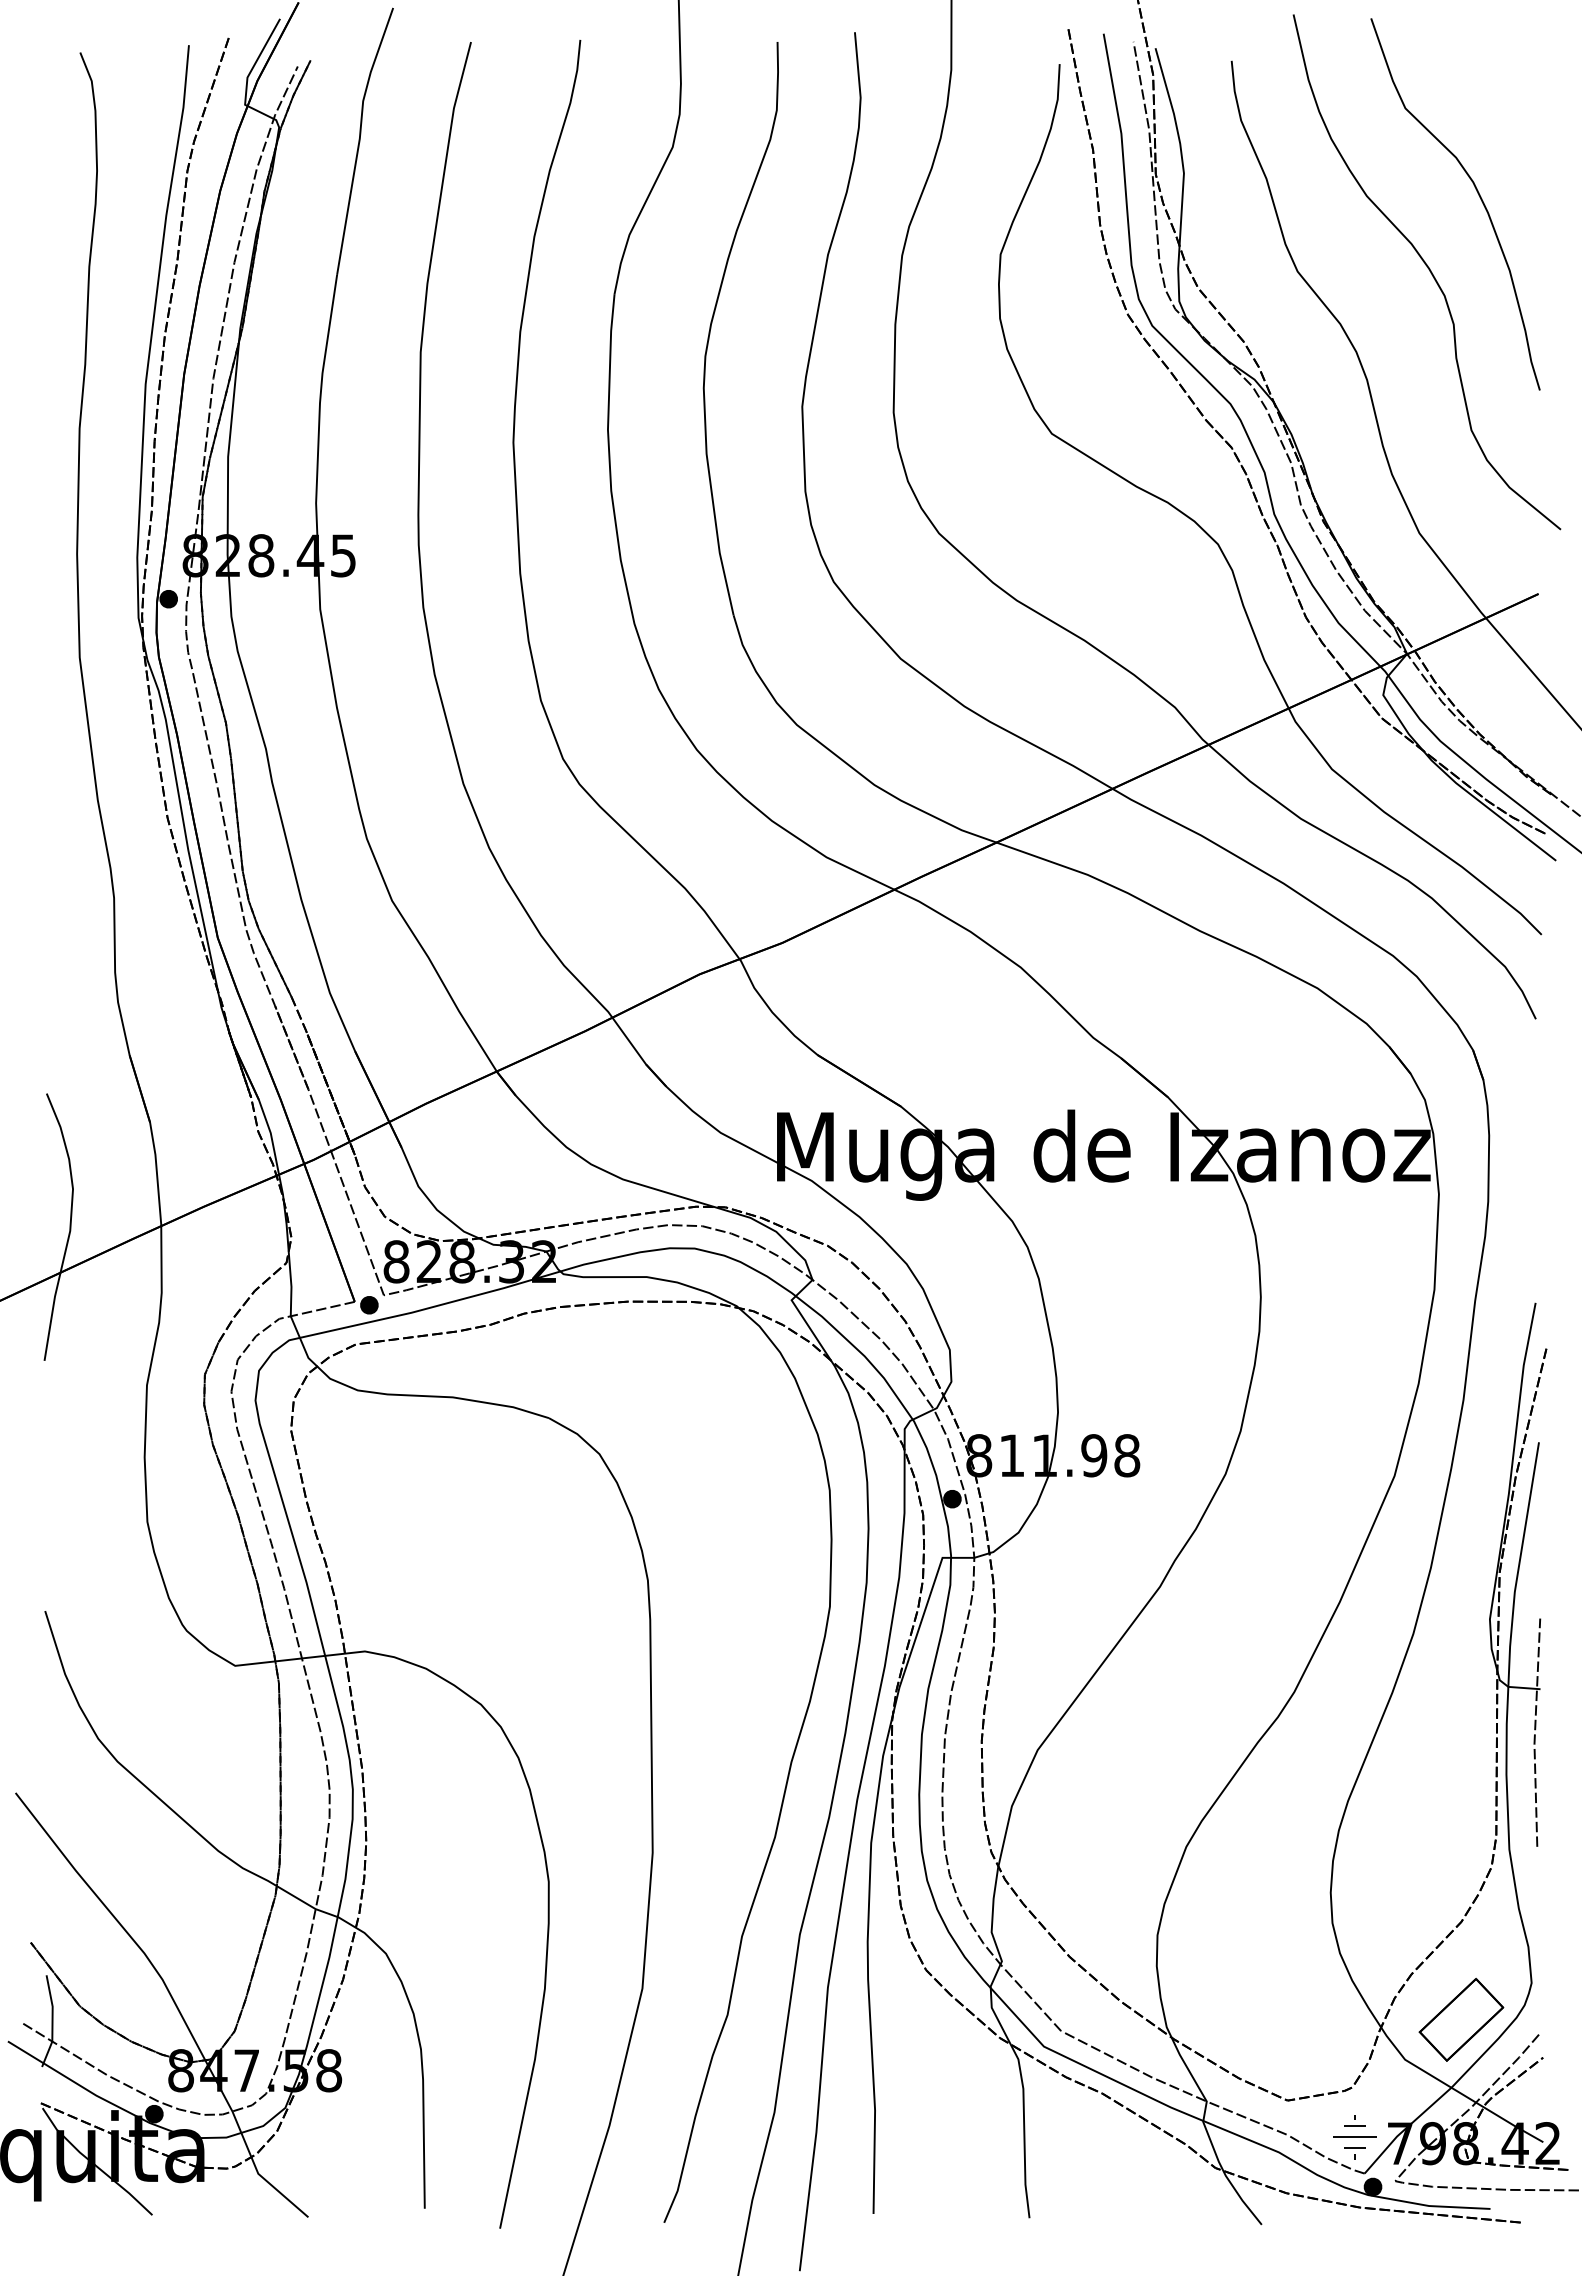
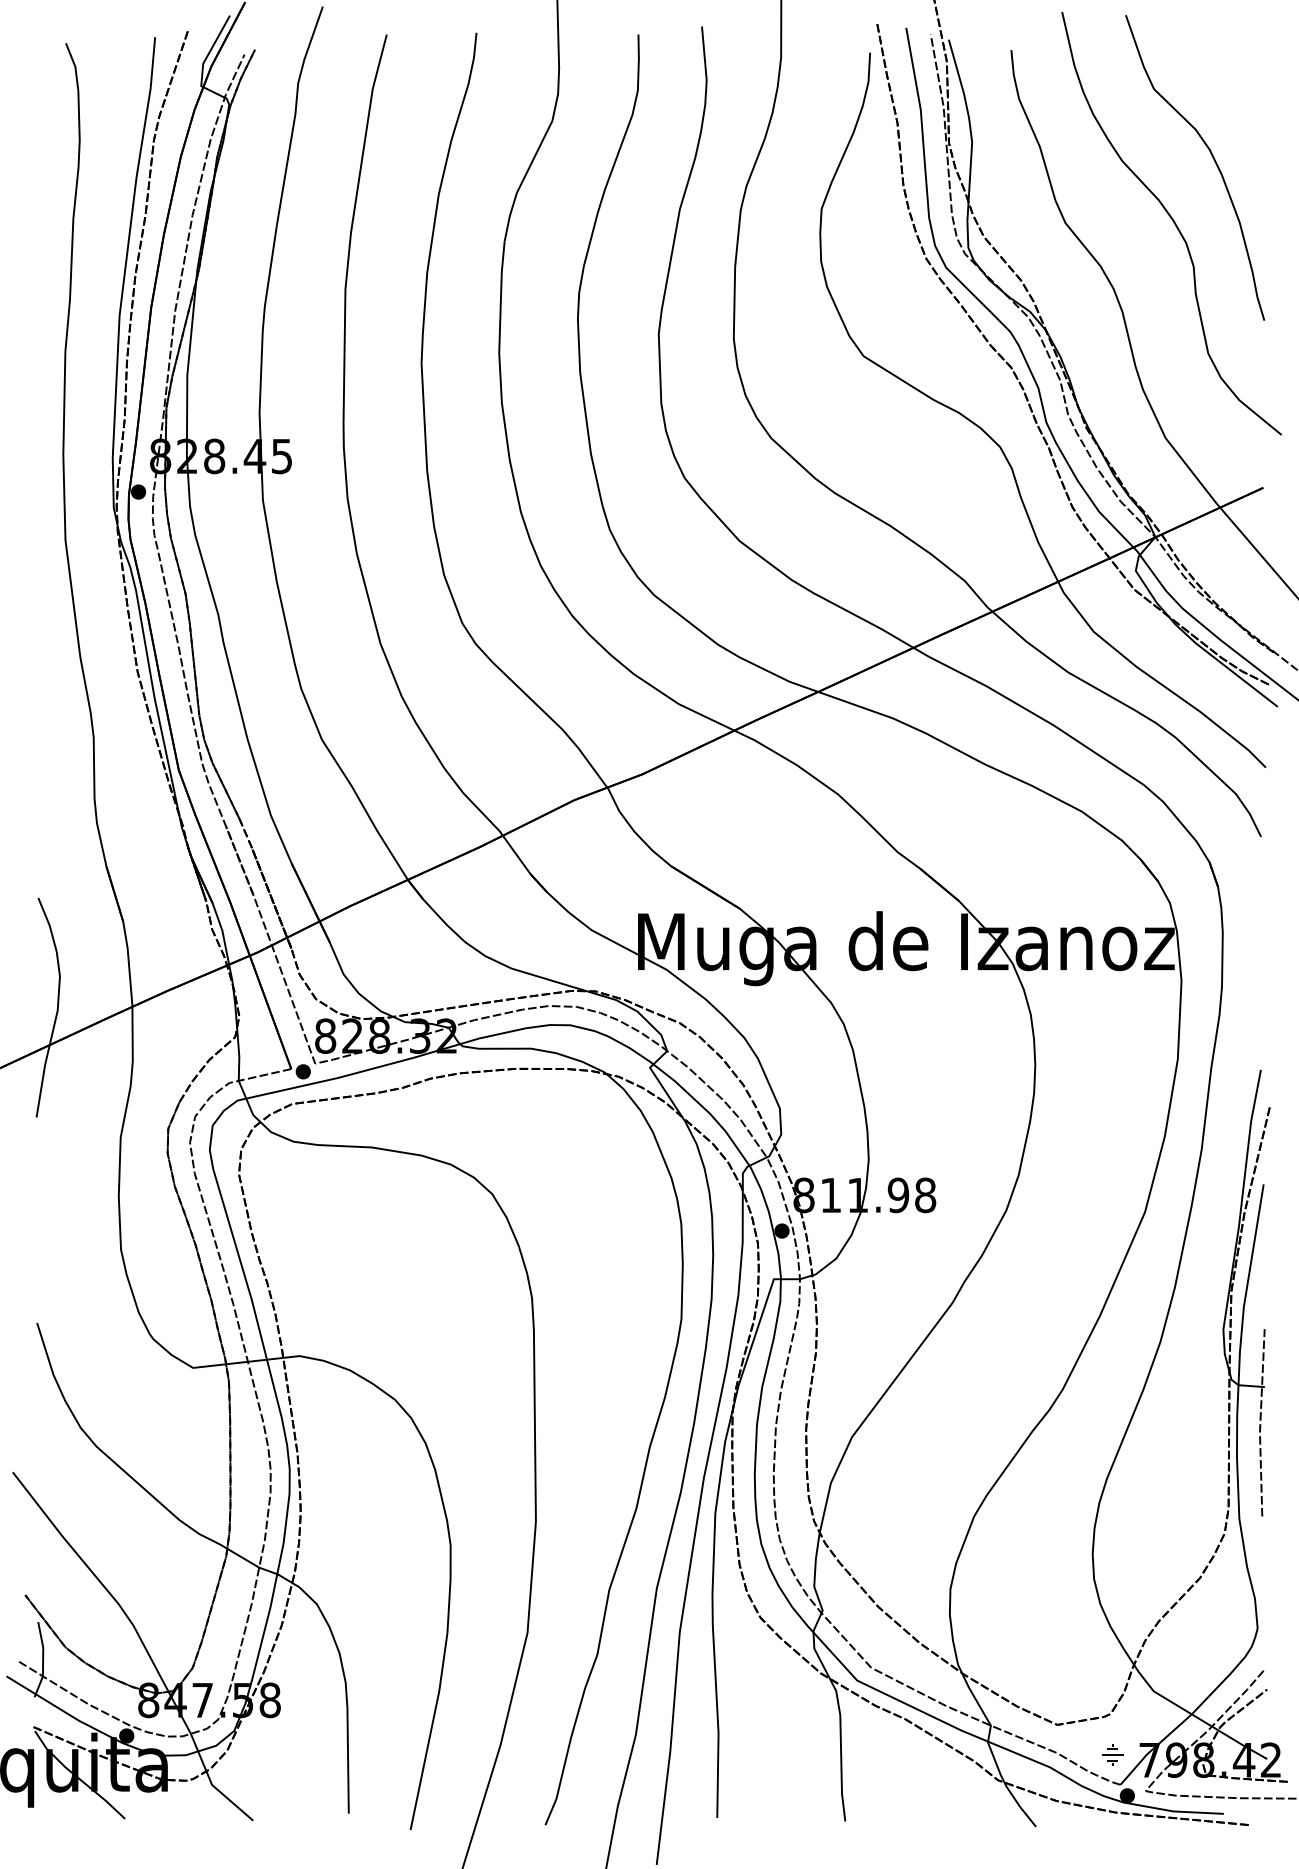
part: (1461, 2019) -> (1200, 1658), removed
part: (1354, 2137) -> (1112, 1755), size x0.6

